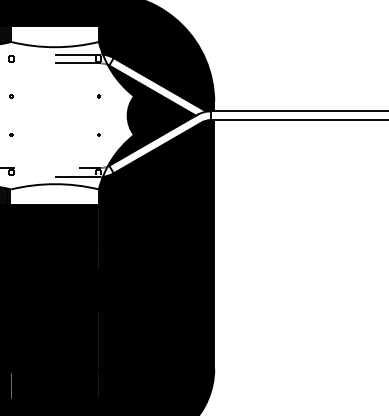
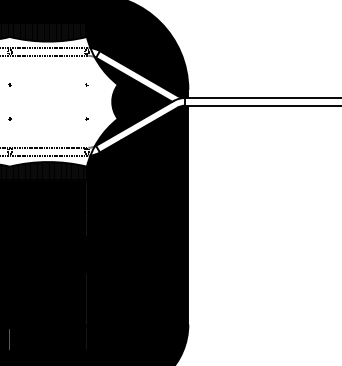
hatch: (55, 36) -> (48, 32), added
hatch: (55, 194) -> (48, 171), added

